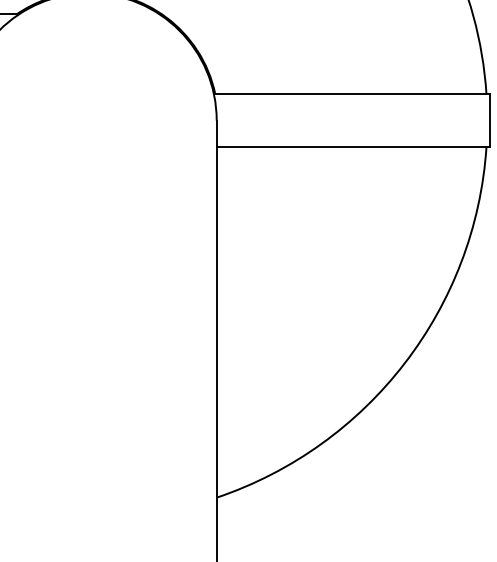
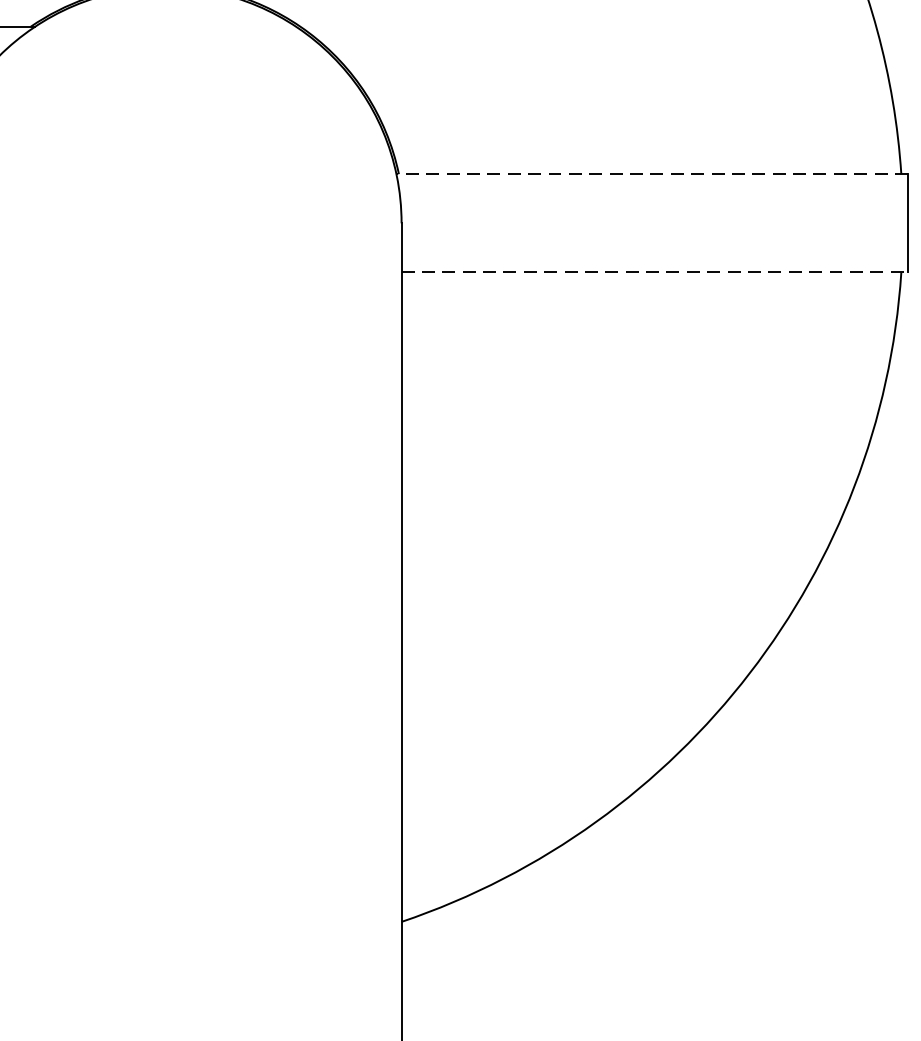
line: (351, 94) -> (651, 175), solid -> dashed
line: (353, 147) -> (655, 273), solid -> dashed

